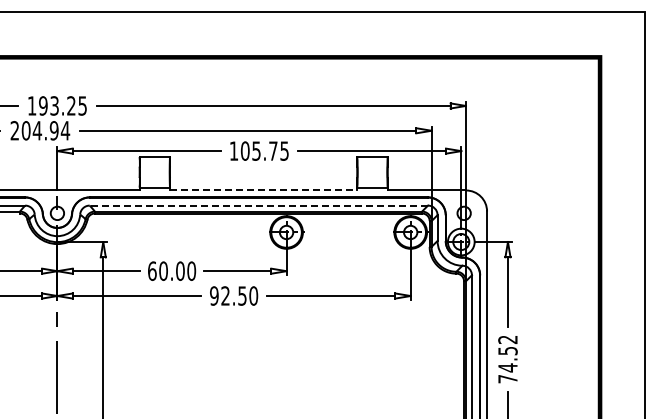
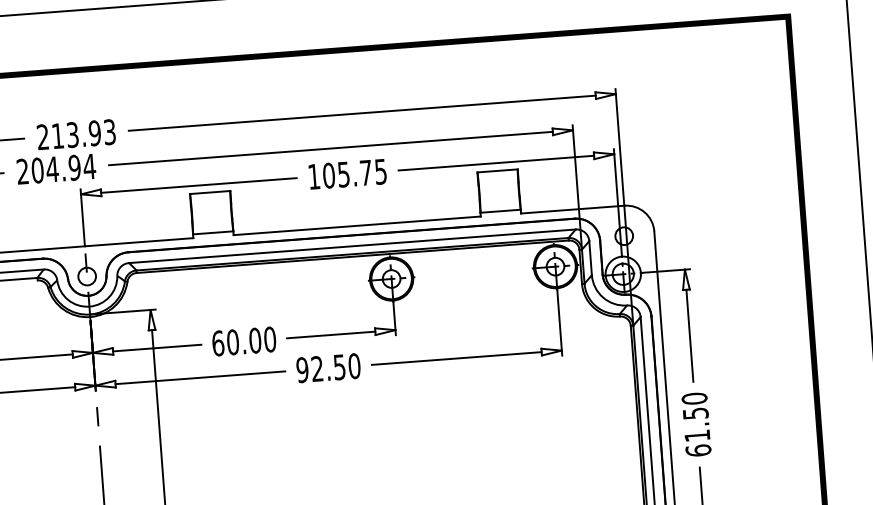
text: (56, 105) -> (75, 134), 193.25 -> 213.93
line: (263, 190) -> (356, 225), dashed -> solid
line: (258, 205) -> (351, 246), dashed -> solid
text: (507, 359) -> (695, 424), 74.52 -> 61.50

